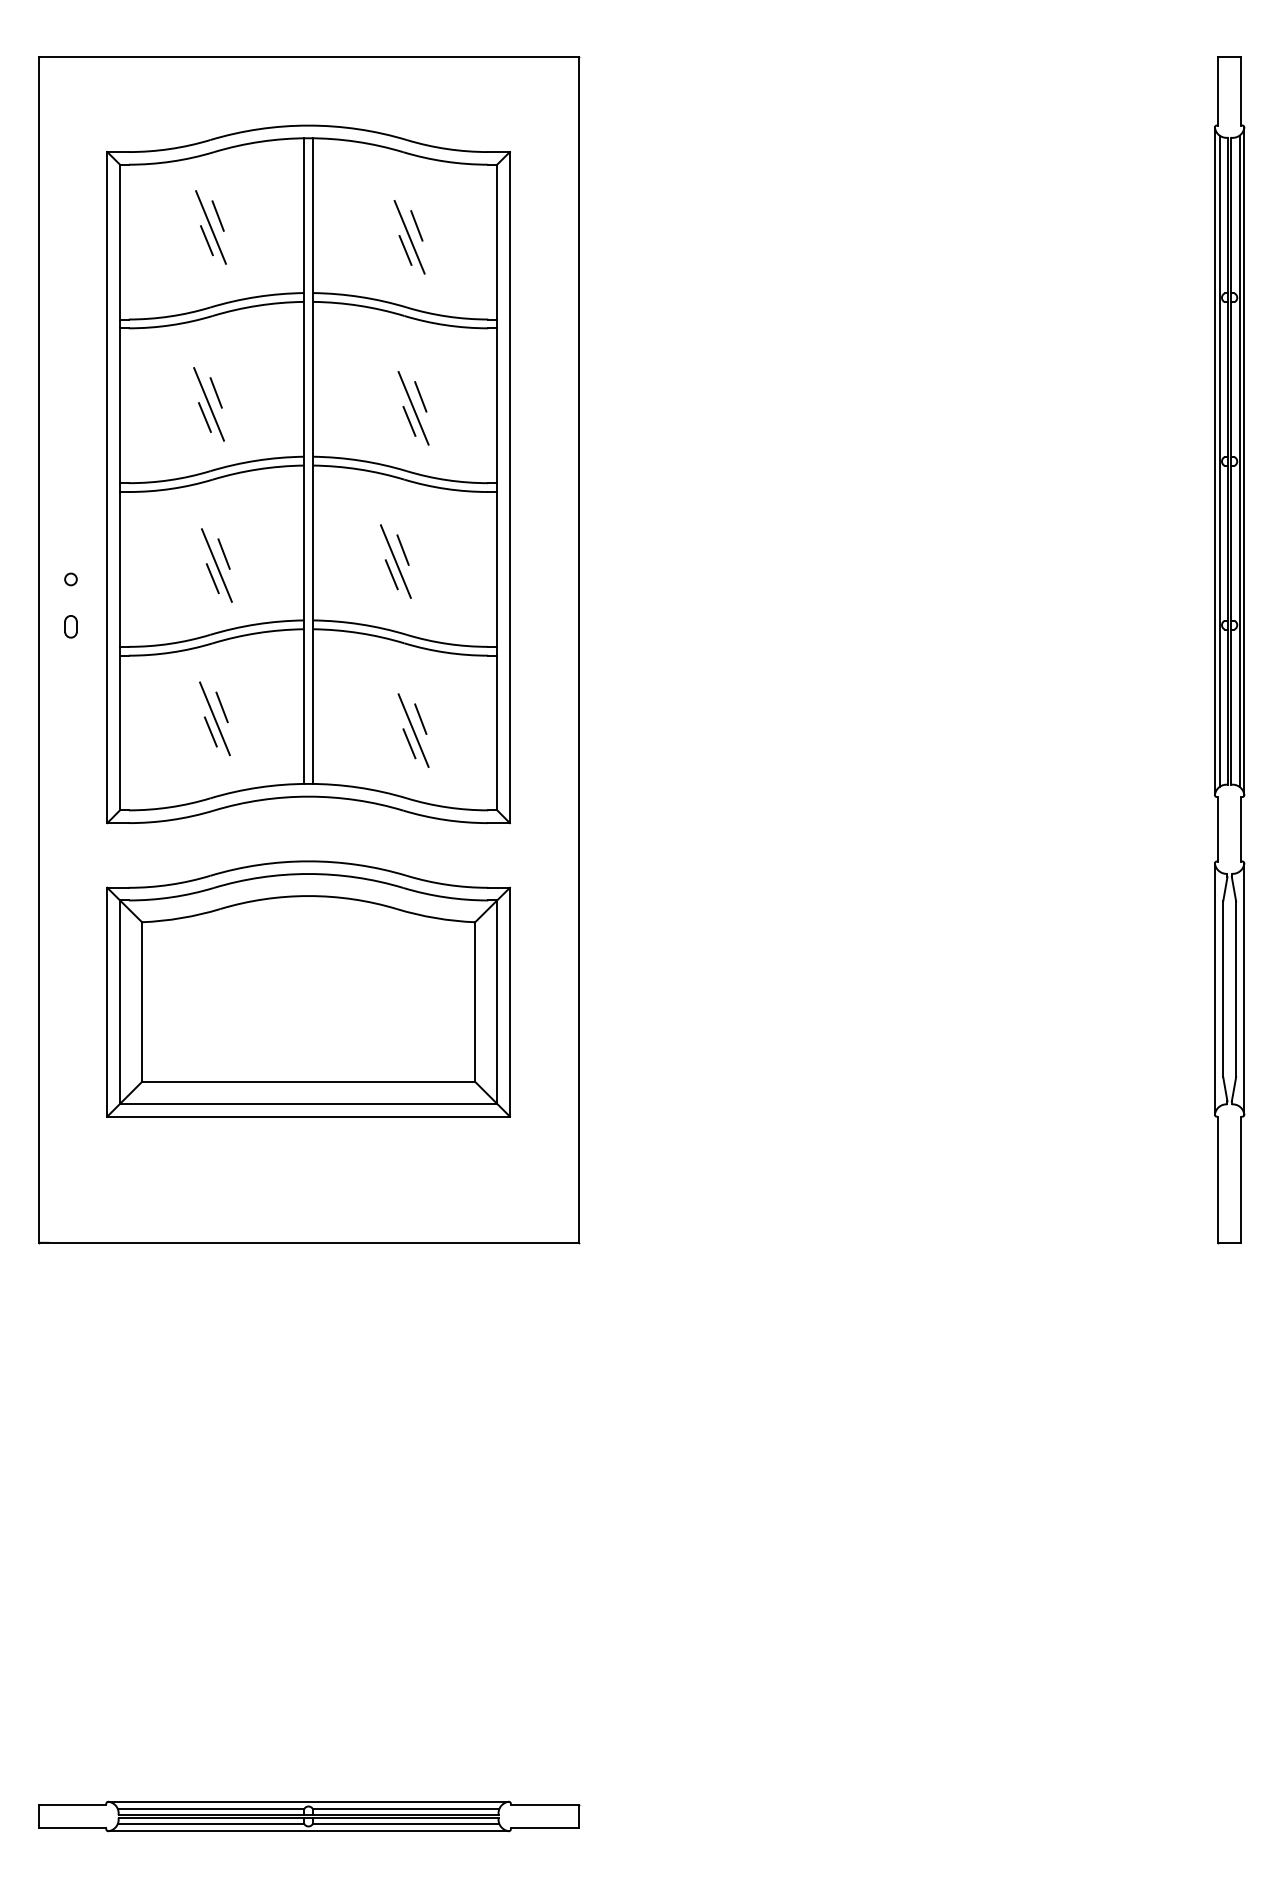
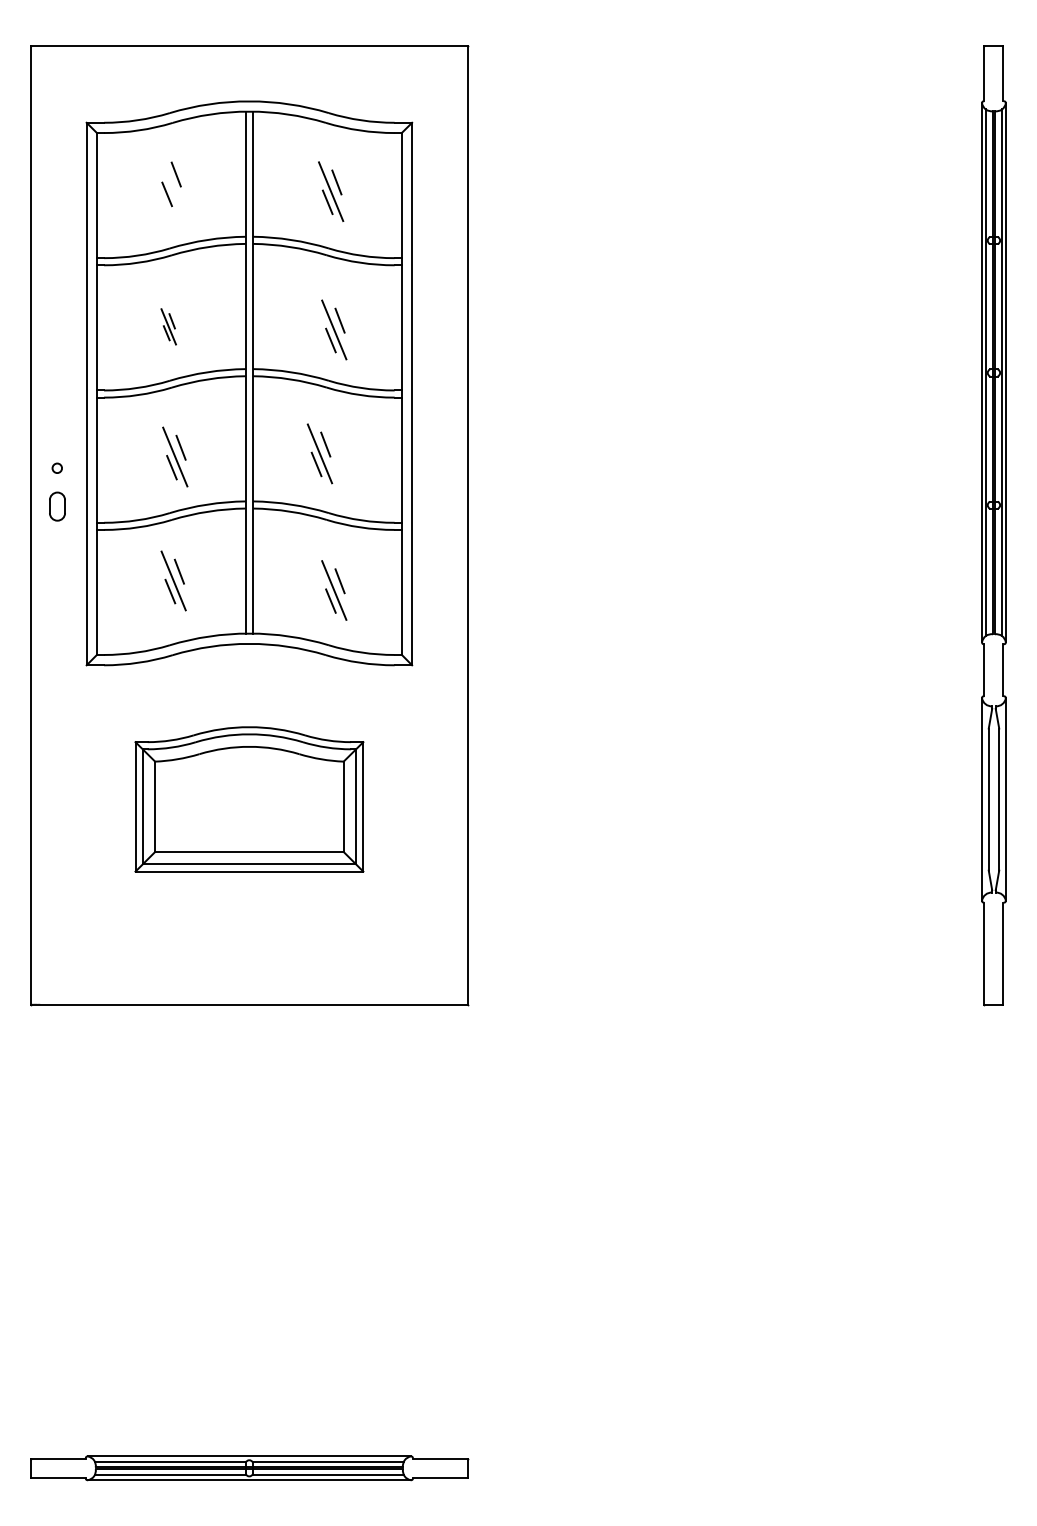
line: (211, 227) -> (170, 183), removed
part: (208, 404) -> (168, 326), size x0.6
part: (70, 626) -> (56, 506), size x1.6
part: (308, 989) -> (249, 799), size x0.7

